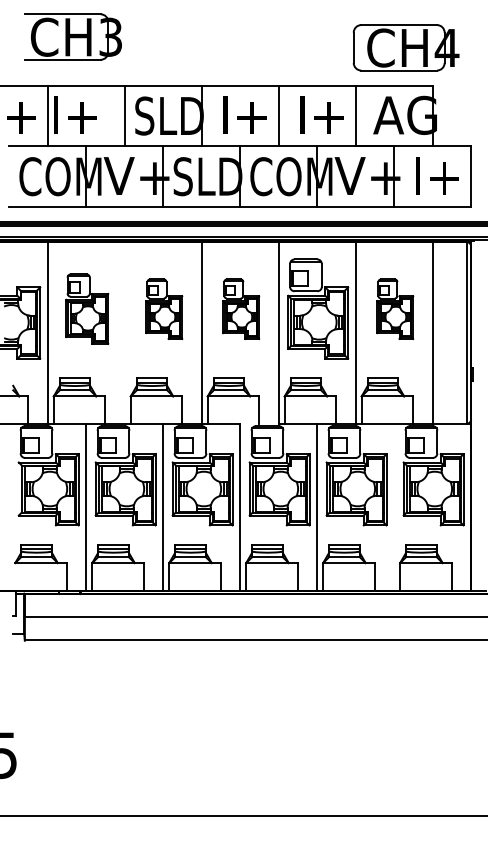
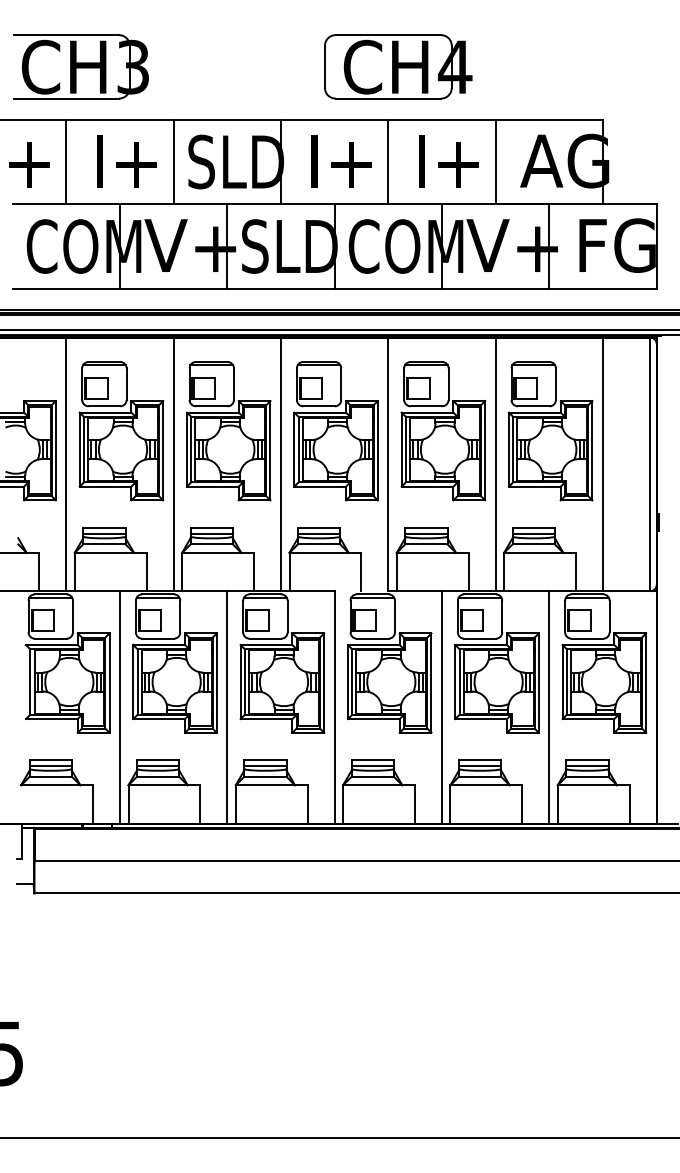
part: (72, 36) -> (80, 66), moved
part: (406, 47) -> (398, 66), moved
text: (75, 115) -> (126, 161), moved
text: (443, 175) -> (617, 245), I+ -> FG
part: (87, 309) -> (121, 431), size x1.43
part: (164, 309) -> (228, 431), size x1.67
part: (240, 309) -> (335, 431), size x1.67
part: (394, 309) -> (550, 431), size x1.67
line: (124, 333) -> (173, 464), added
line: (394, 507) -> (549, 707), added

